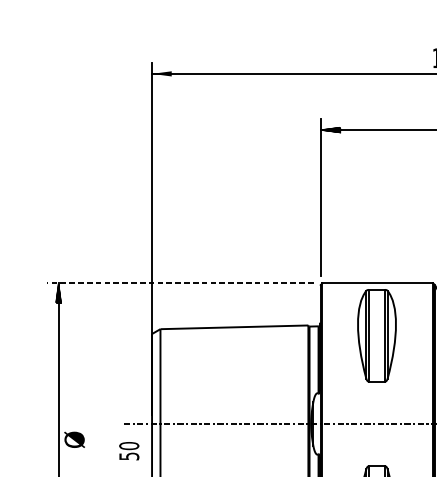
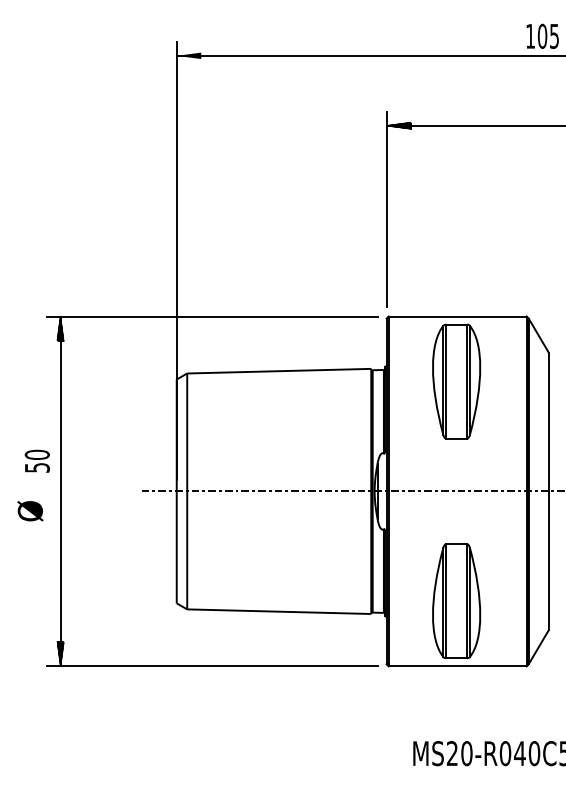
line: (180, 283) -> (212, 316), dashed -> solid
text: (74, 440) -> (30, 511), moved
text: (128, 450) -> (36, 460), moved

